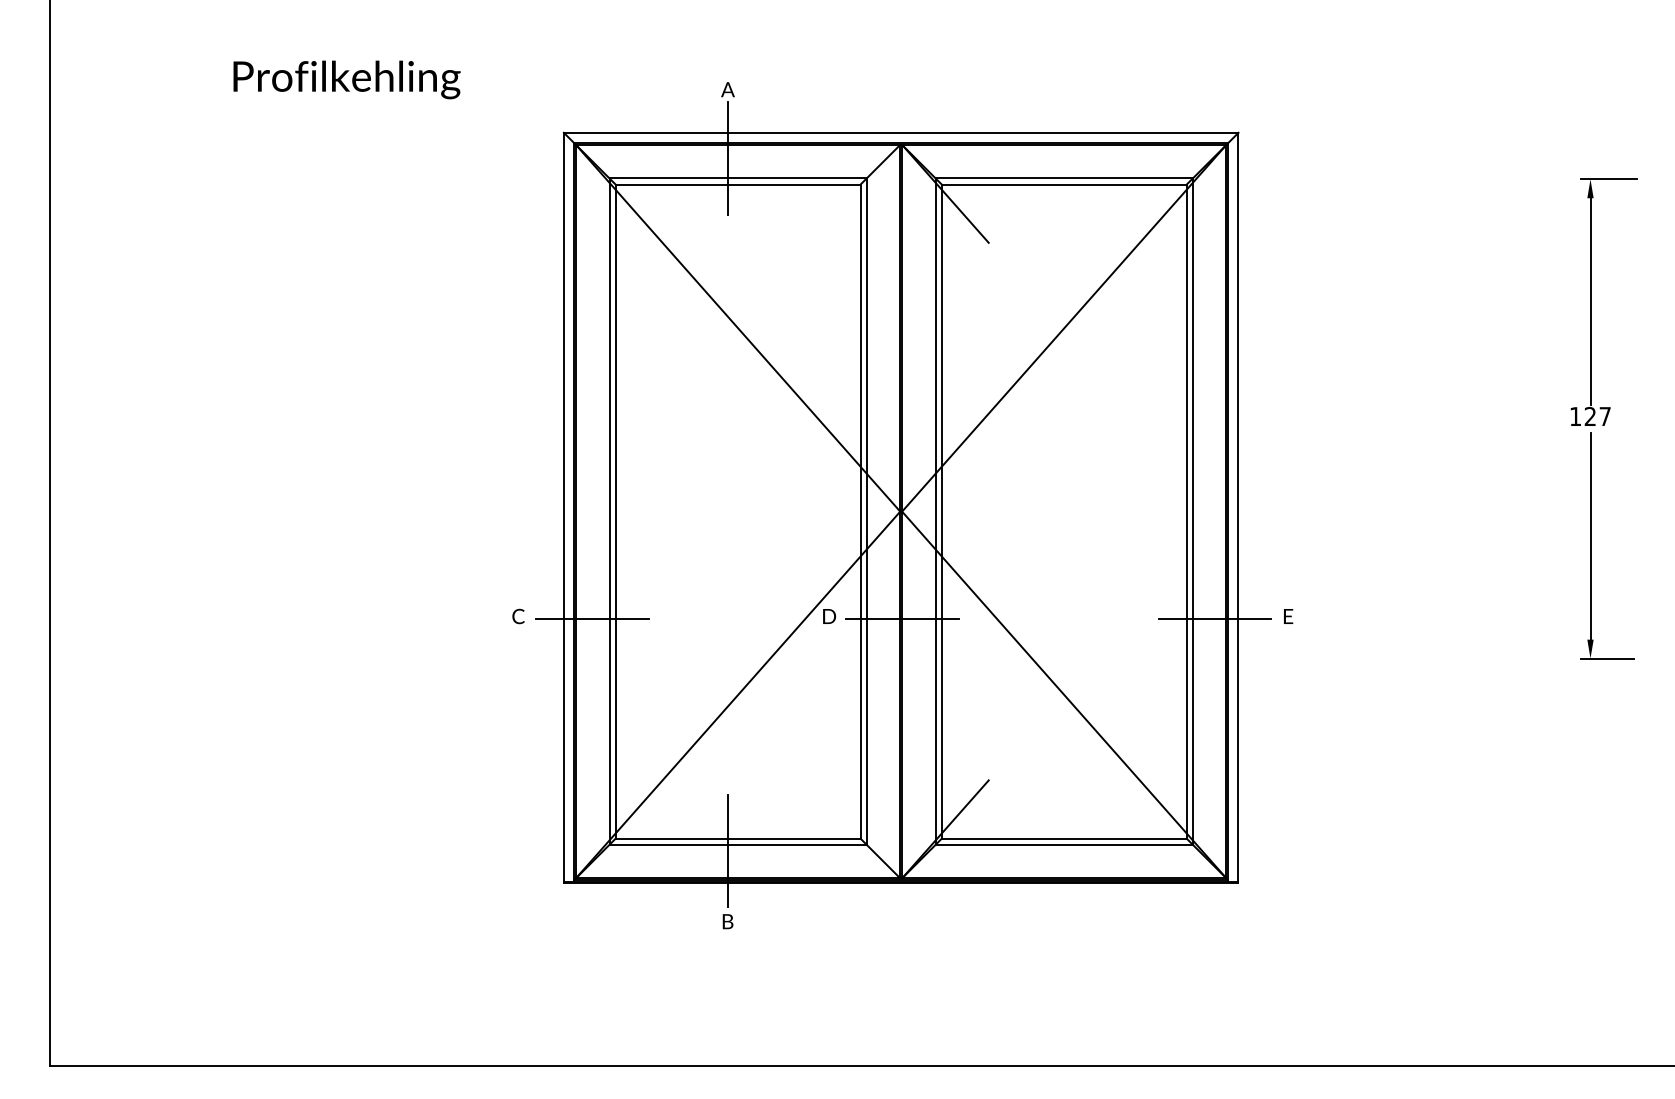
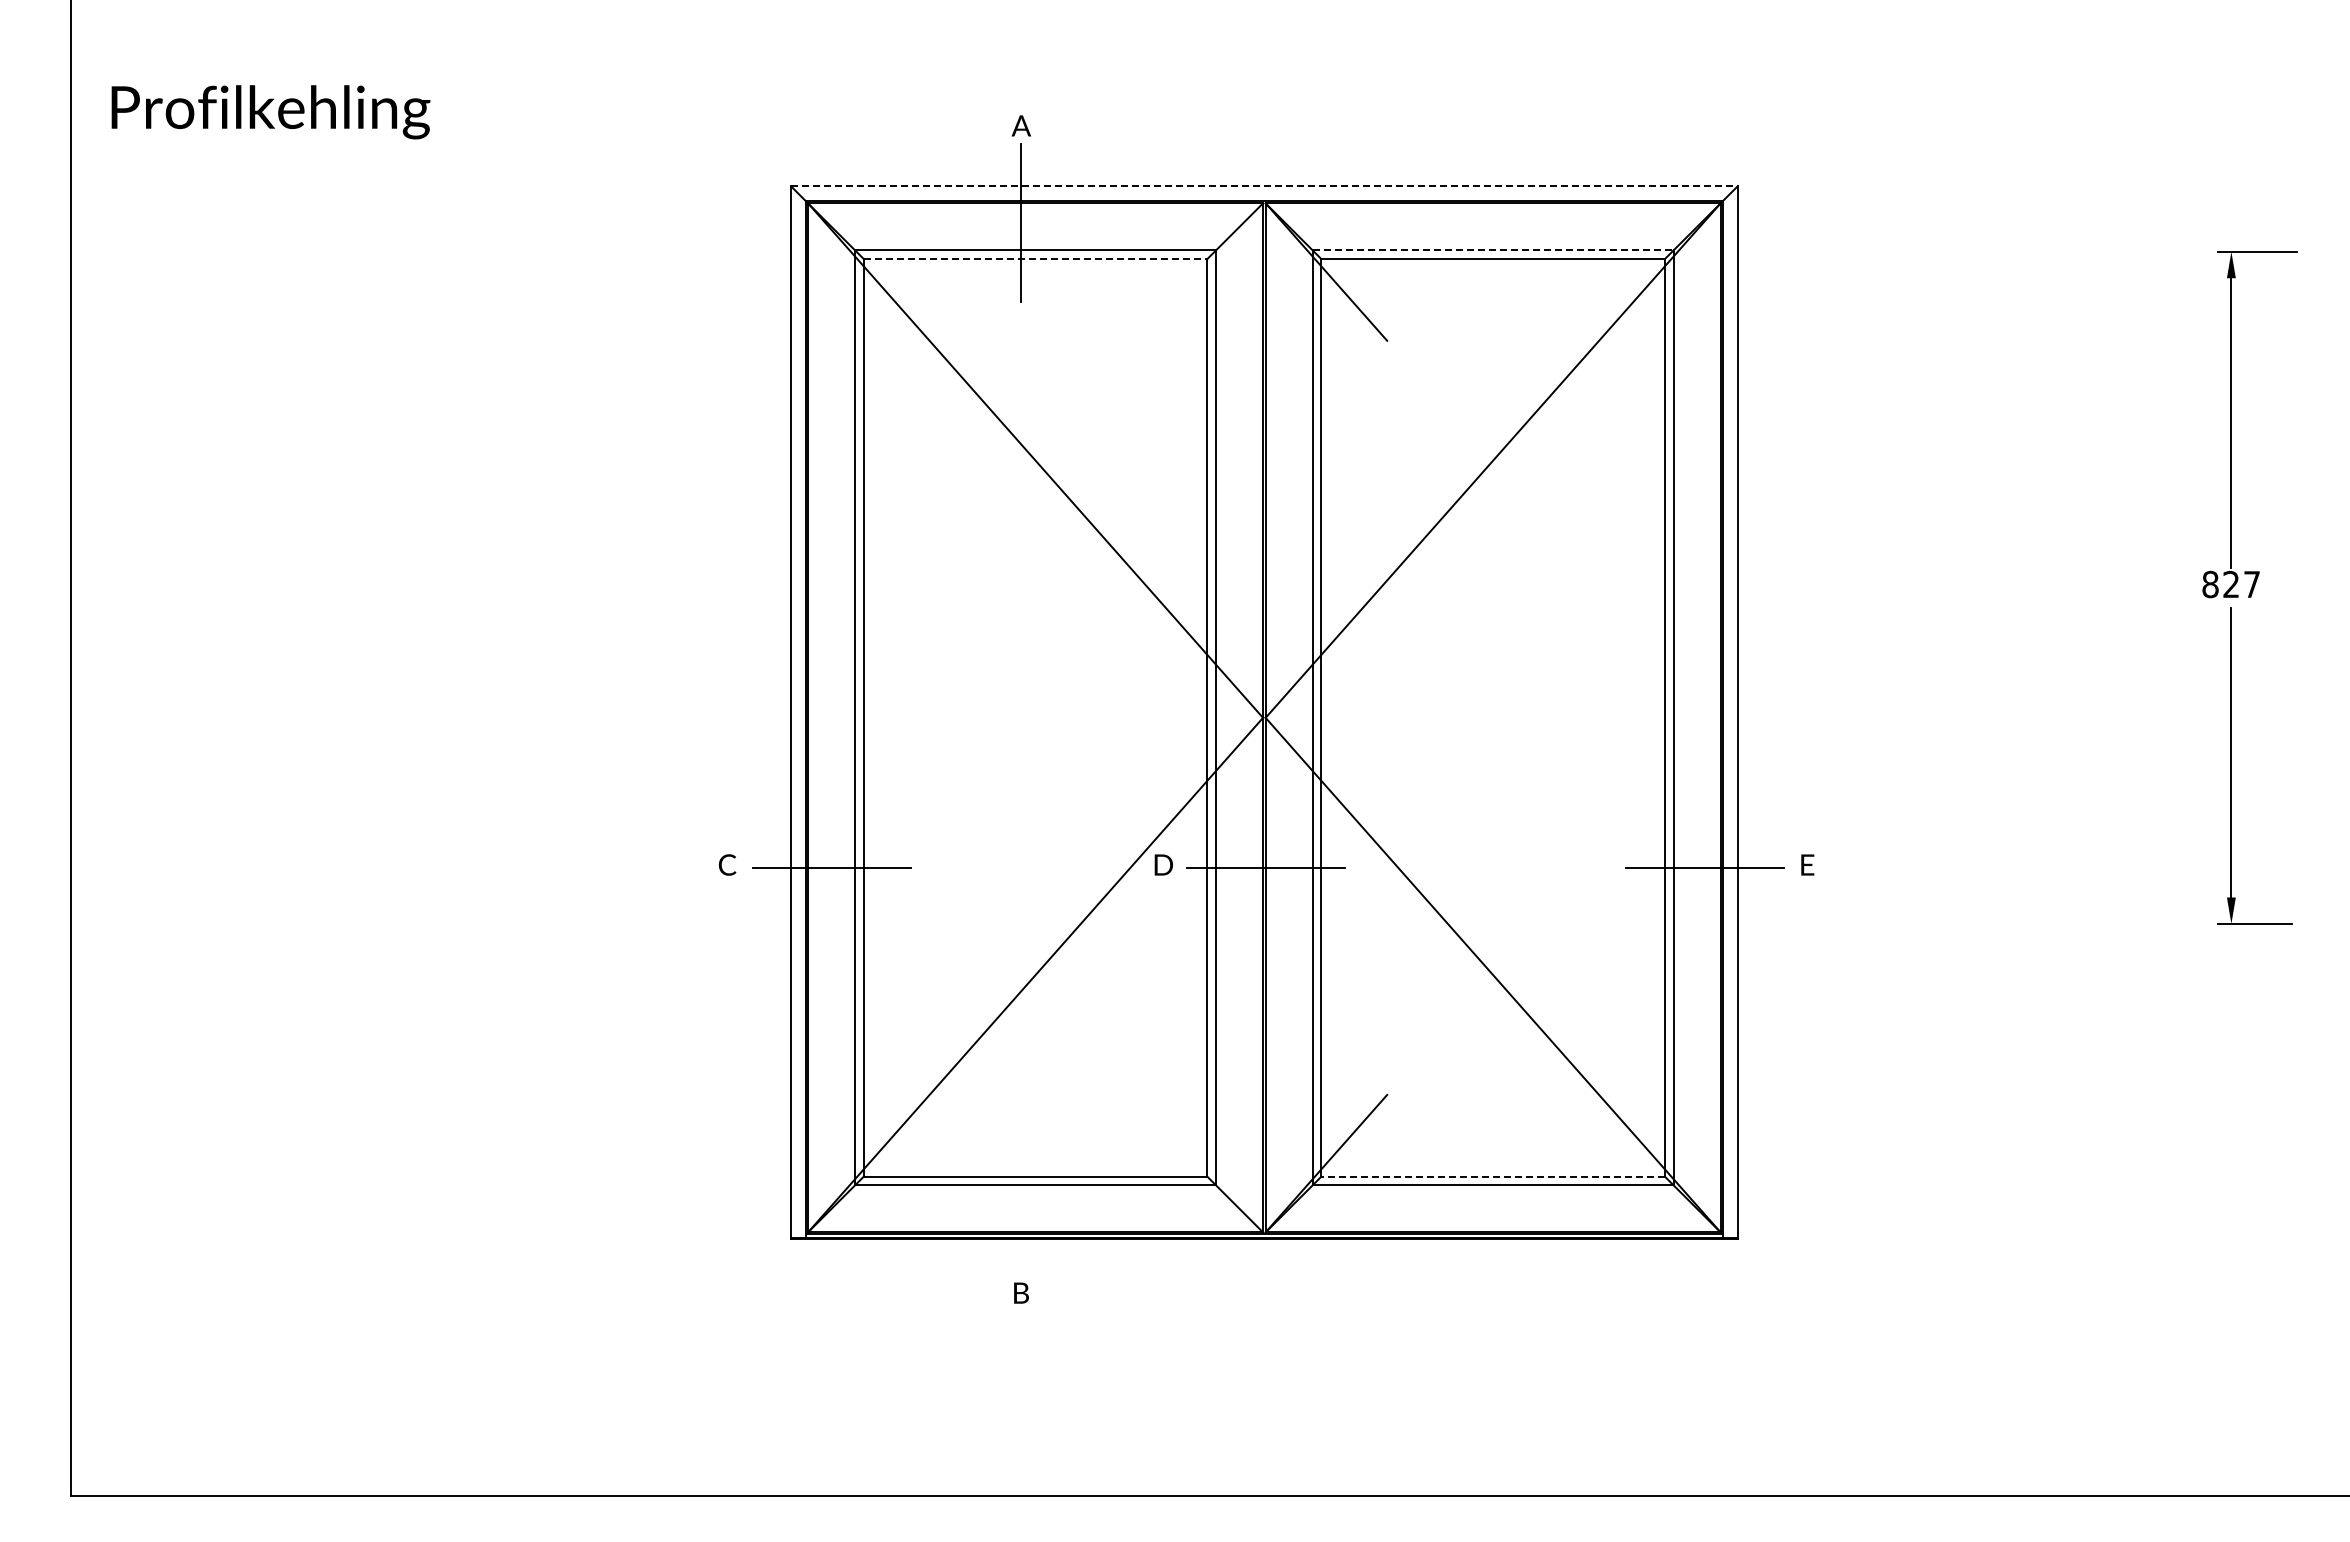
text: (346, 80) -> (270, 112), moved
line: (901, 132) -> (1264, 186), solid -> dashed
line: (1064, 178) -> (1493, 250), solid -> dashed
line: (738, 184) -> (1035, 258), solid -> dashed
text: (1575, 416) -> (2210, 584), 127 -> 827
line: (1064, 838) -> (1493, 1176), solid -> dashed
line: (727, 850) -> (1020, 1193), removed

